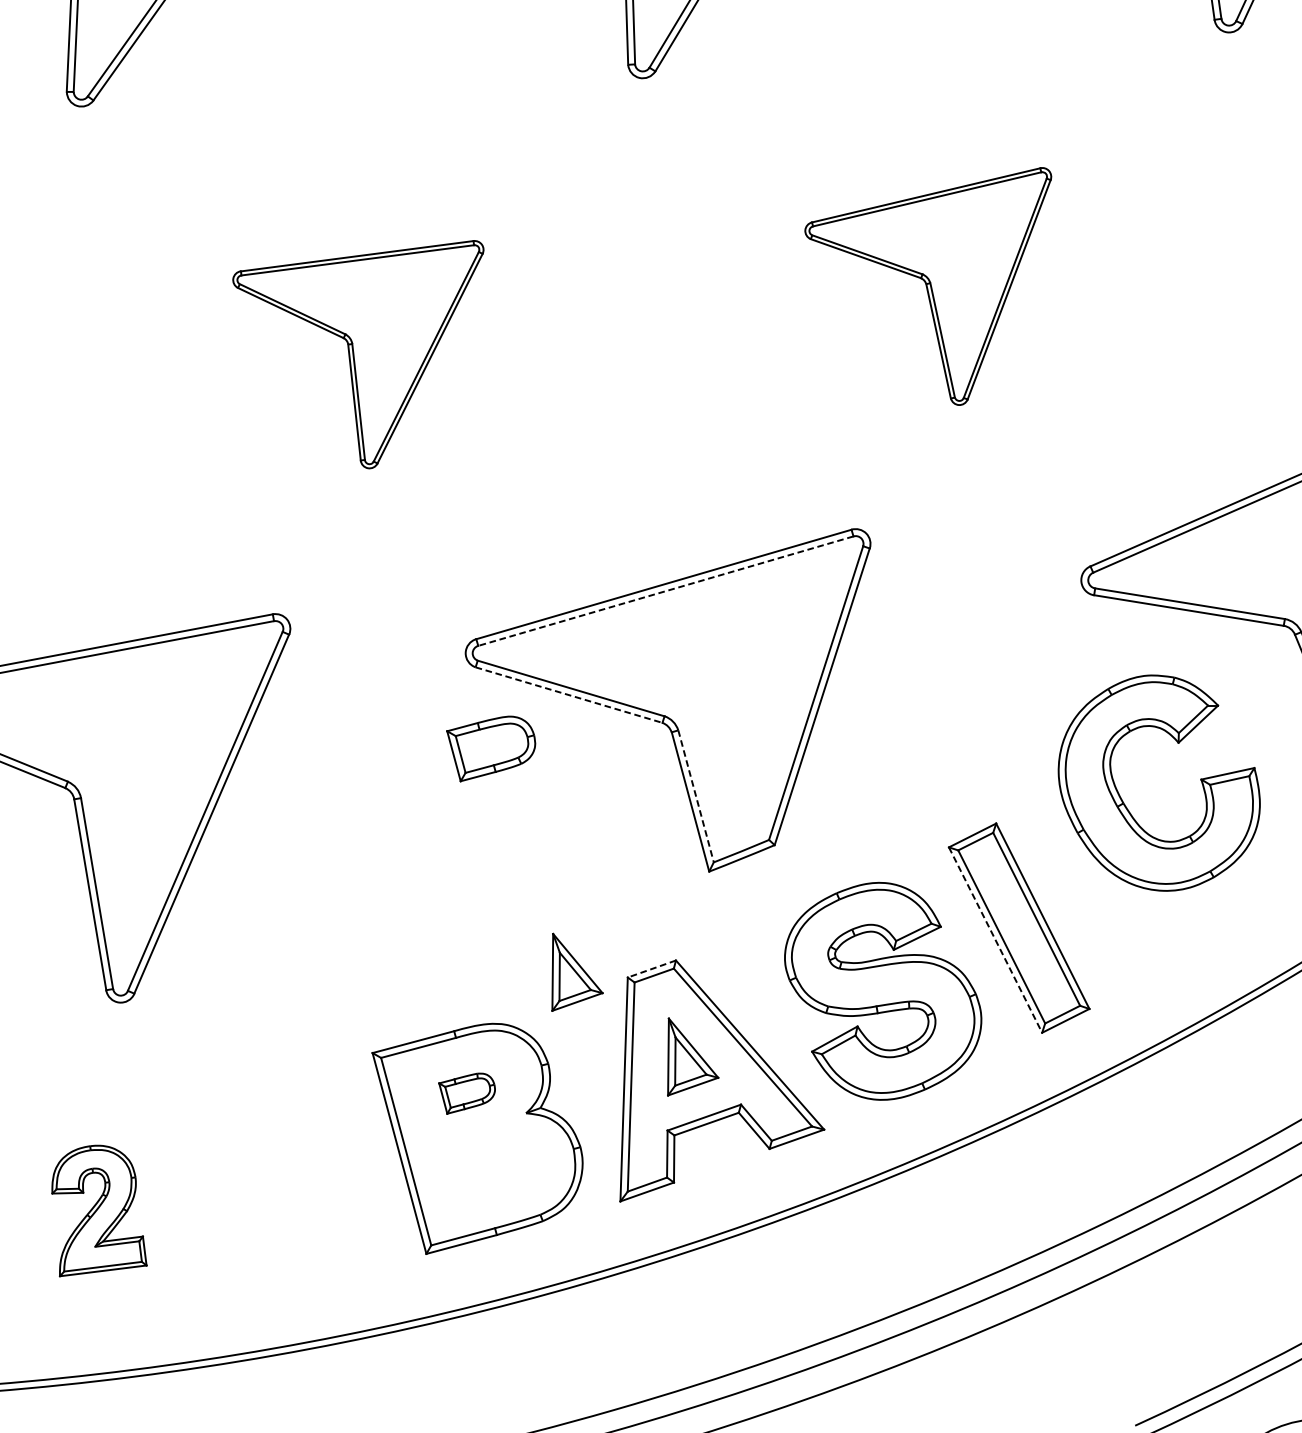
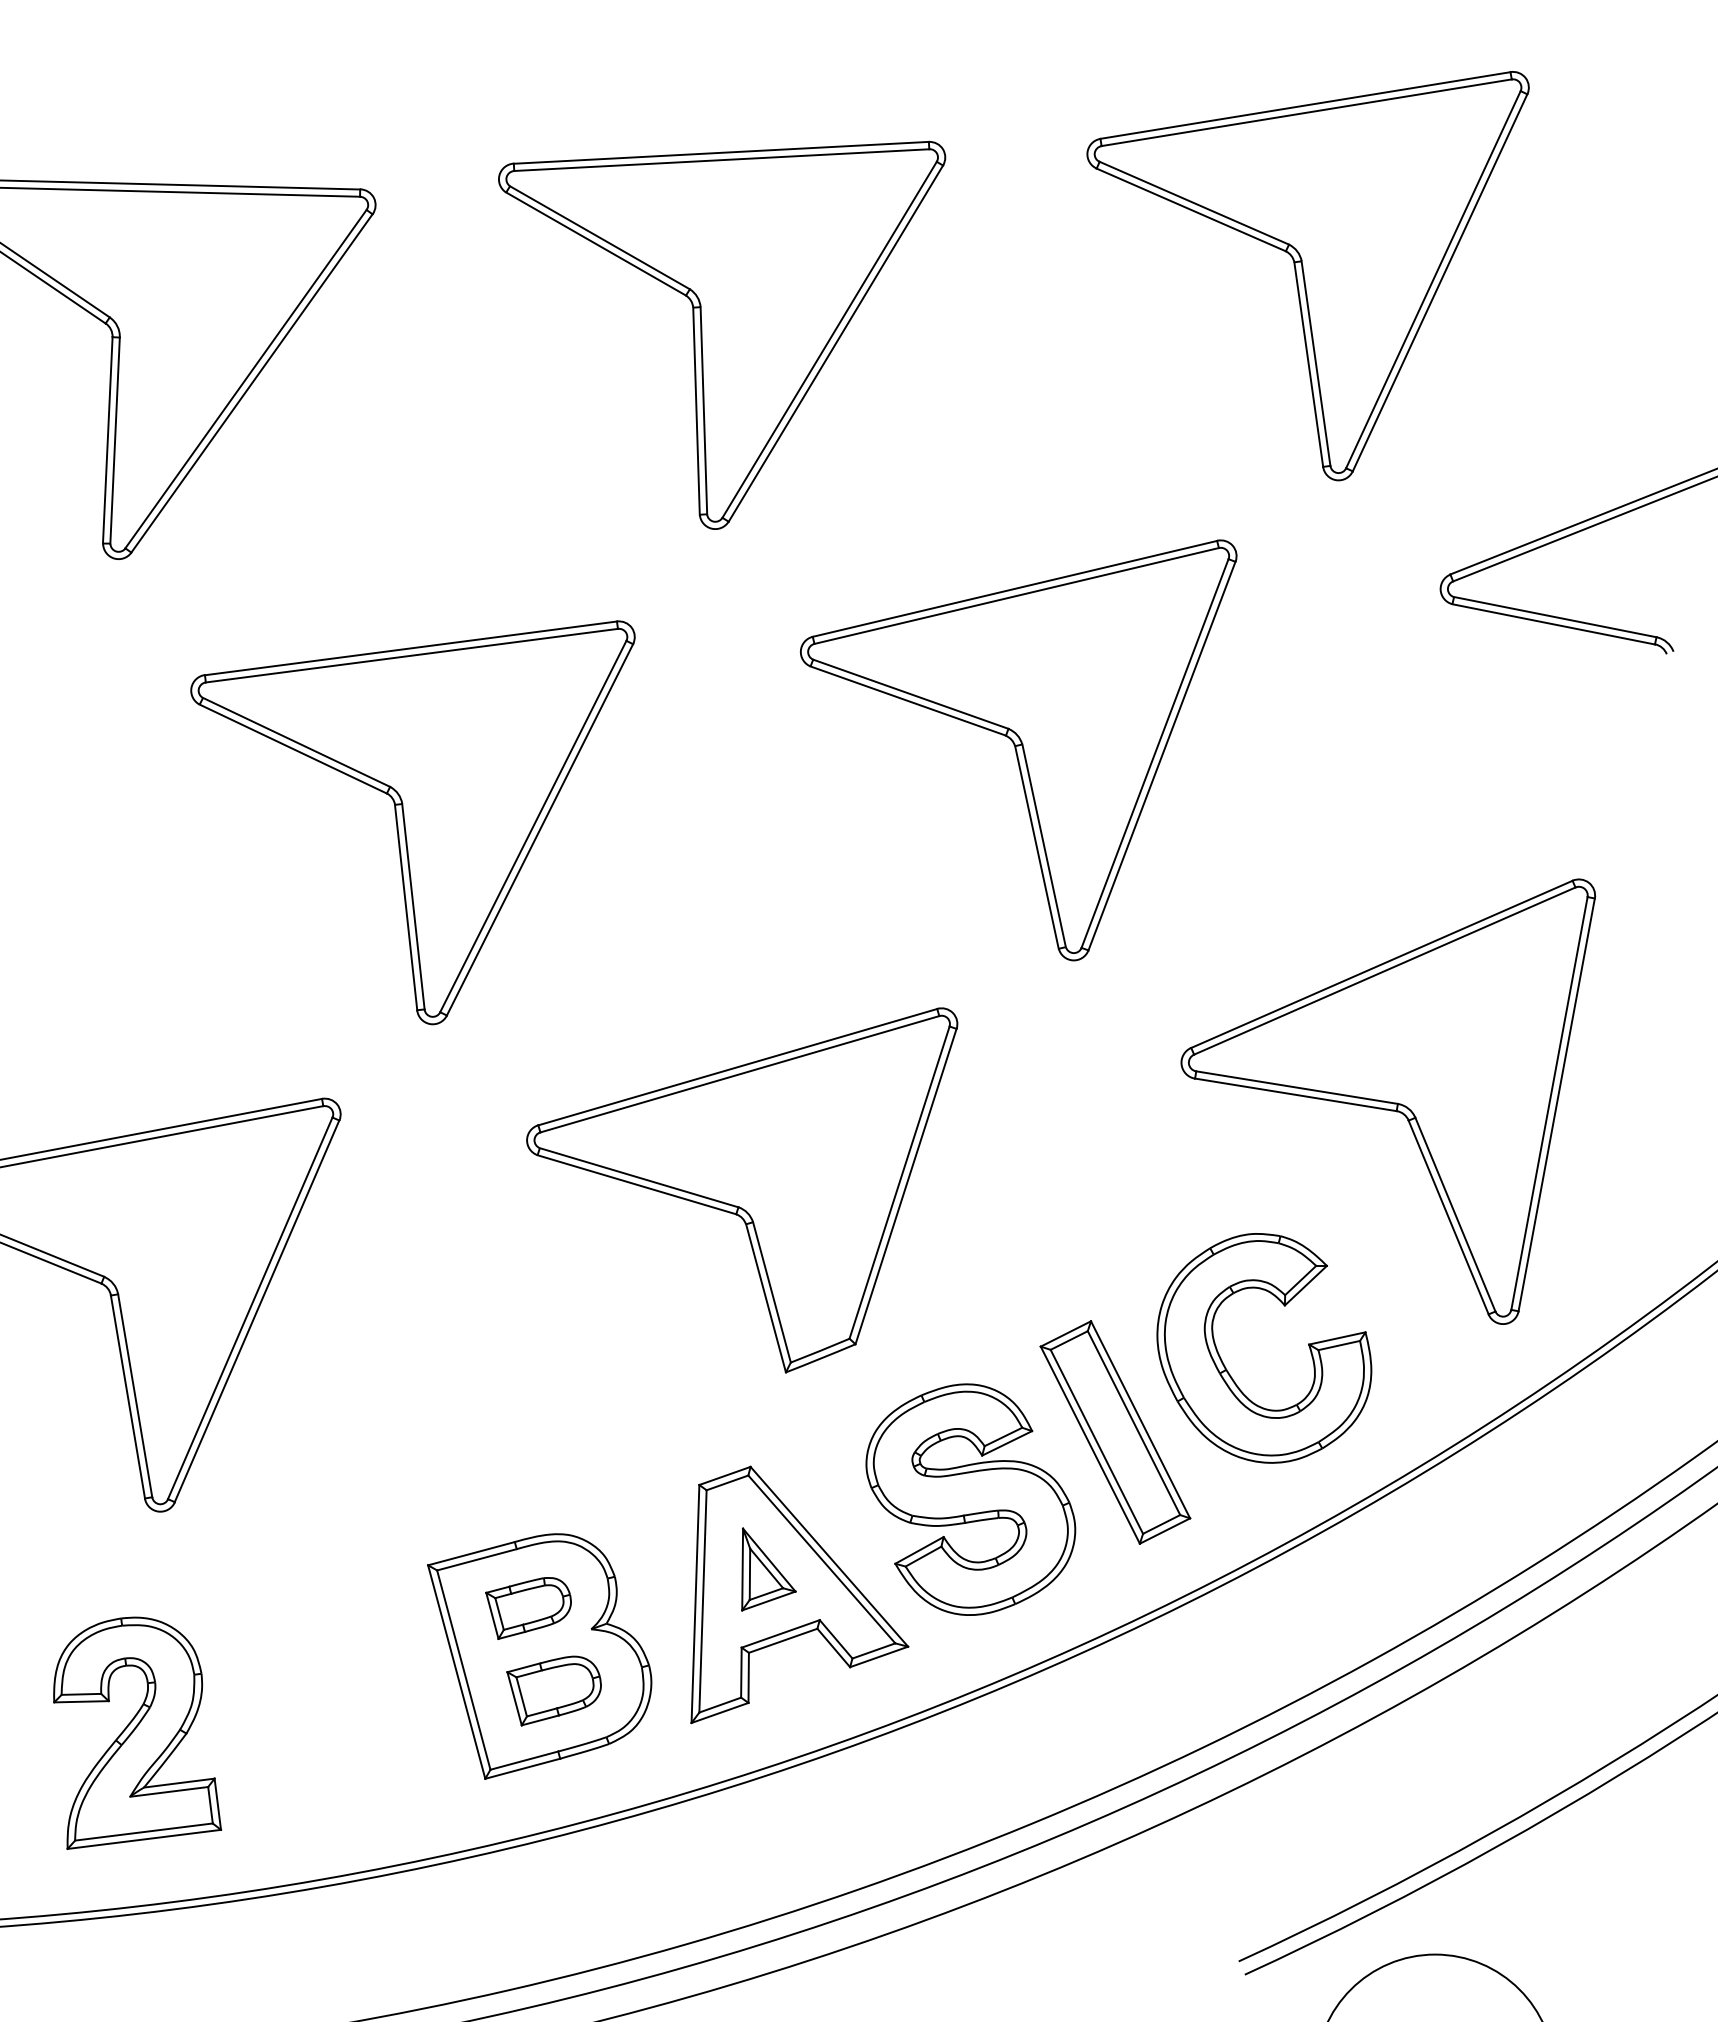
part: (927, 286) -> (1018, 750), size x1.67
part: (357, 354) -> (412, 822), size x1.67
line: (665, 591) -> (739, 1074), dashed -> solid
line: (568, 694) -> (636, 1184), dashed -> solid
part: (490, 748) -> (553, 1690), moved
line: (695, 796) -> (771, 1292), dashed -> solid
part: (1123, 801) -> (1226, 1367), moved
line: (995, 940) -> (1090, 1445), dashed -> solid
line: (651, 969) -> (724, 1476), dashed -> solid
part: (577, 972) -> (645, 1479), removed
part: (467, 1093) -> (528, 1608), size x1.43
part: (99, 1210) -> (137, 1732), size x1.67

